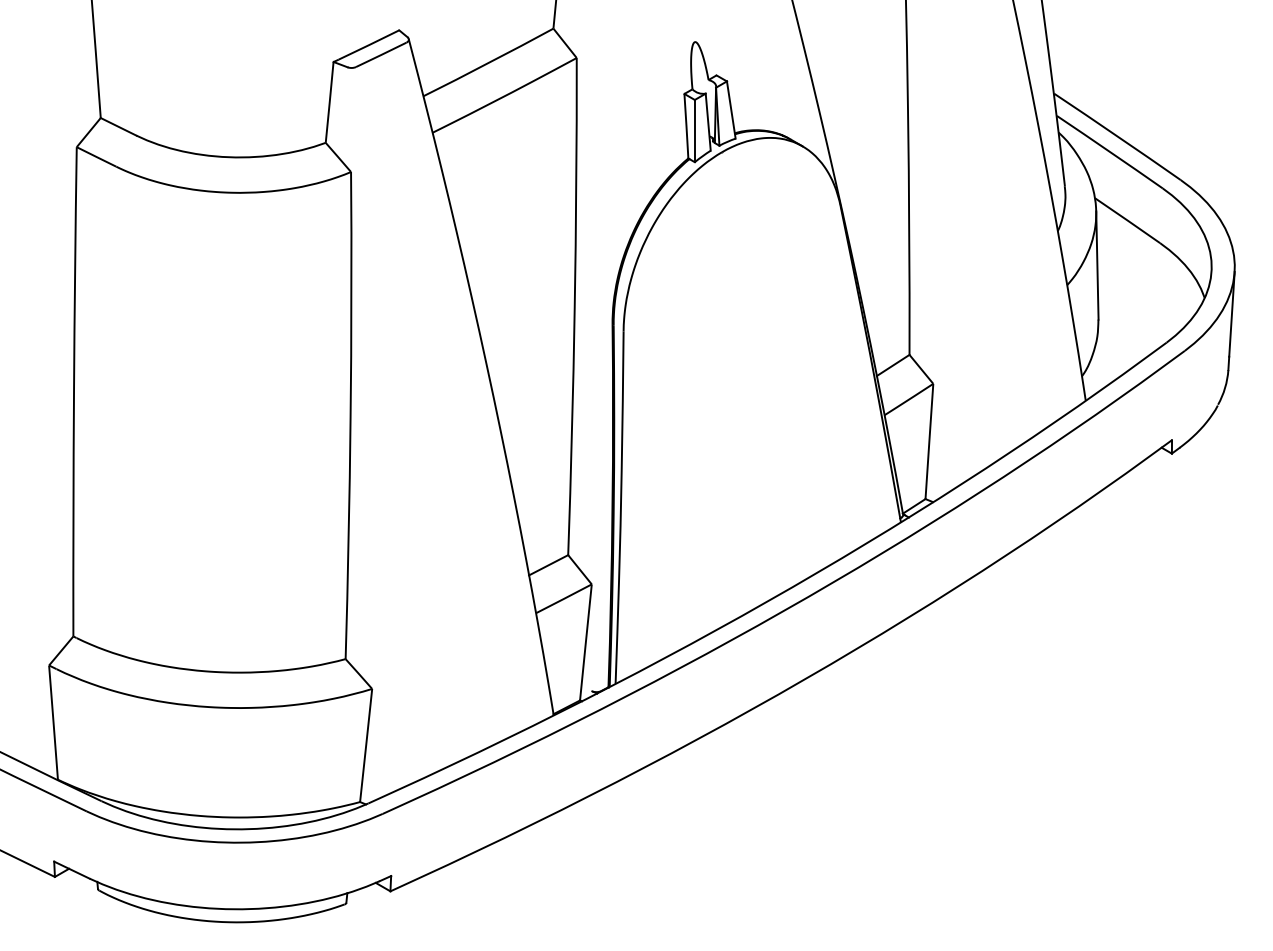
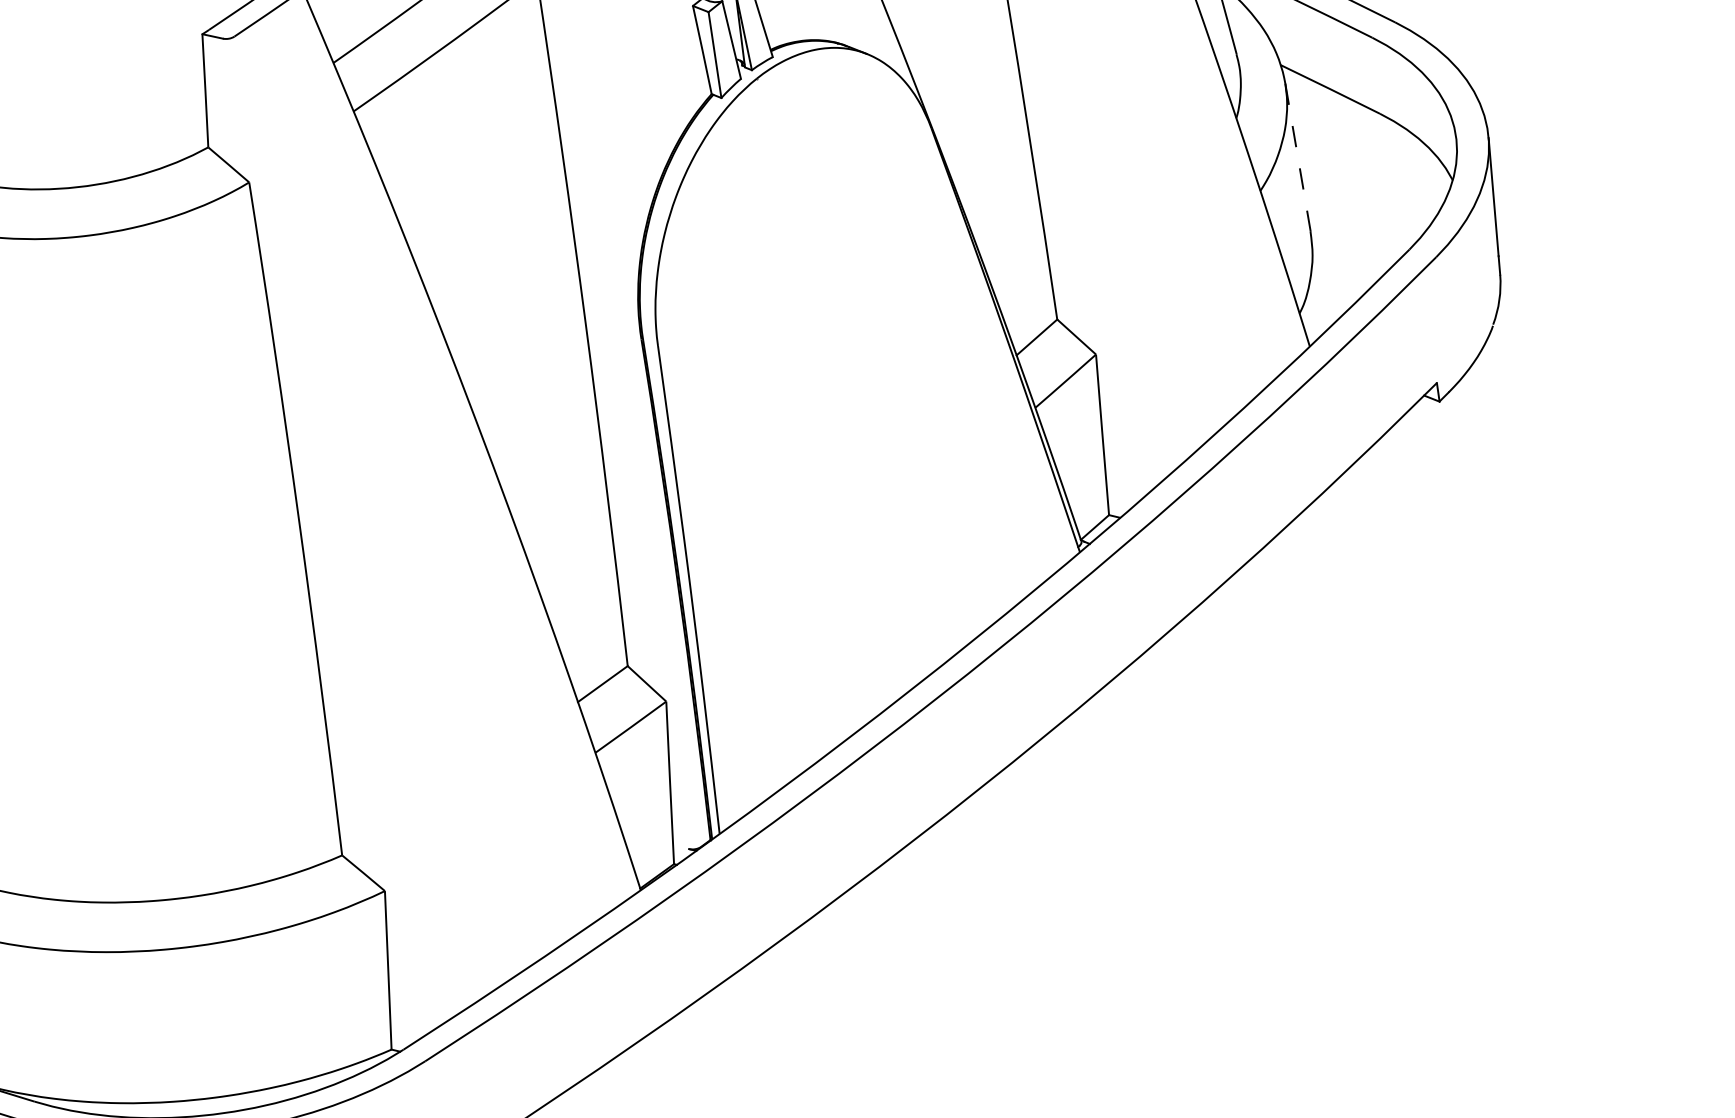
line: (1097, 265) -> (1298, 157), solid -> dashed

